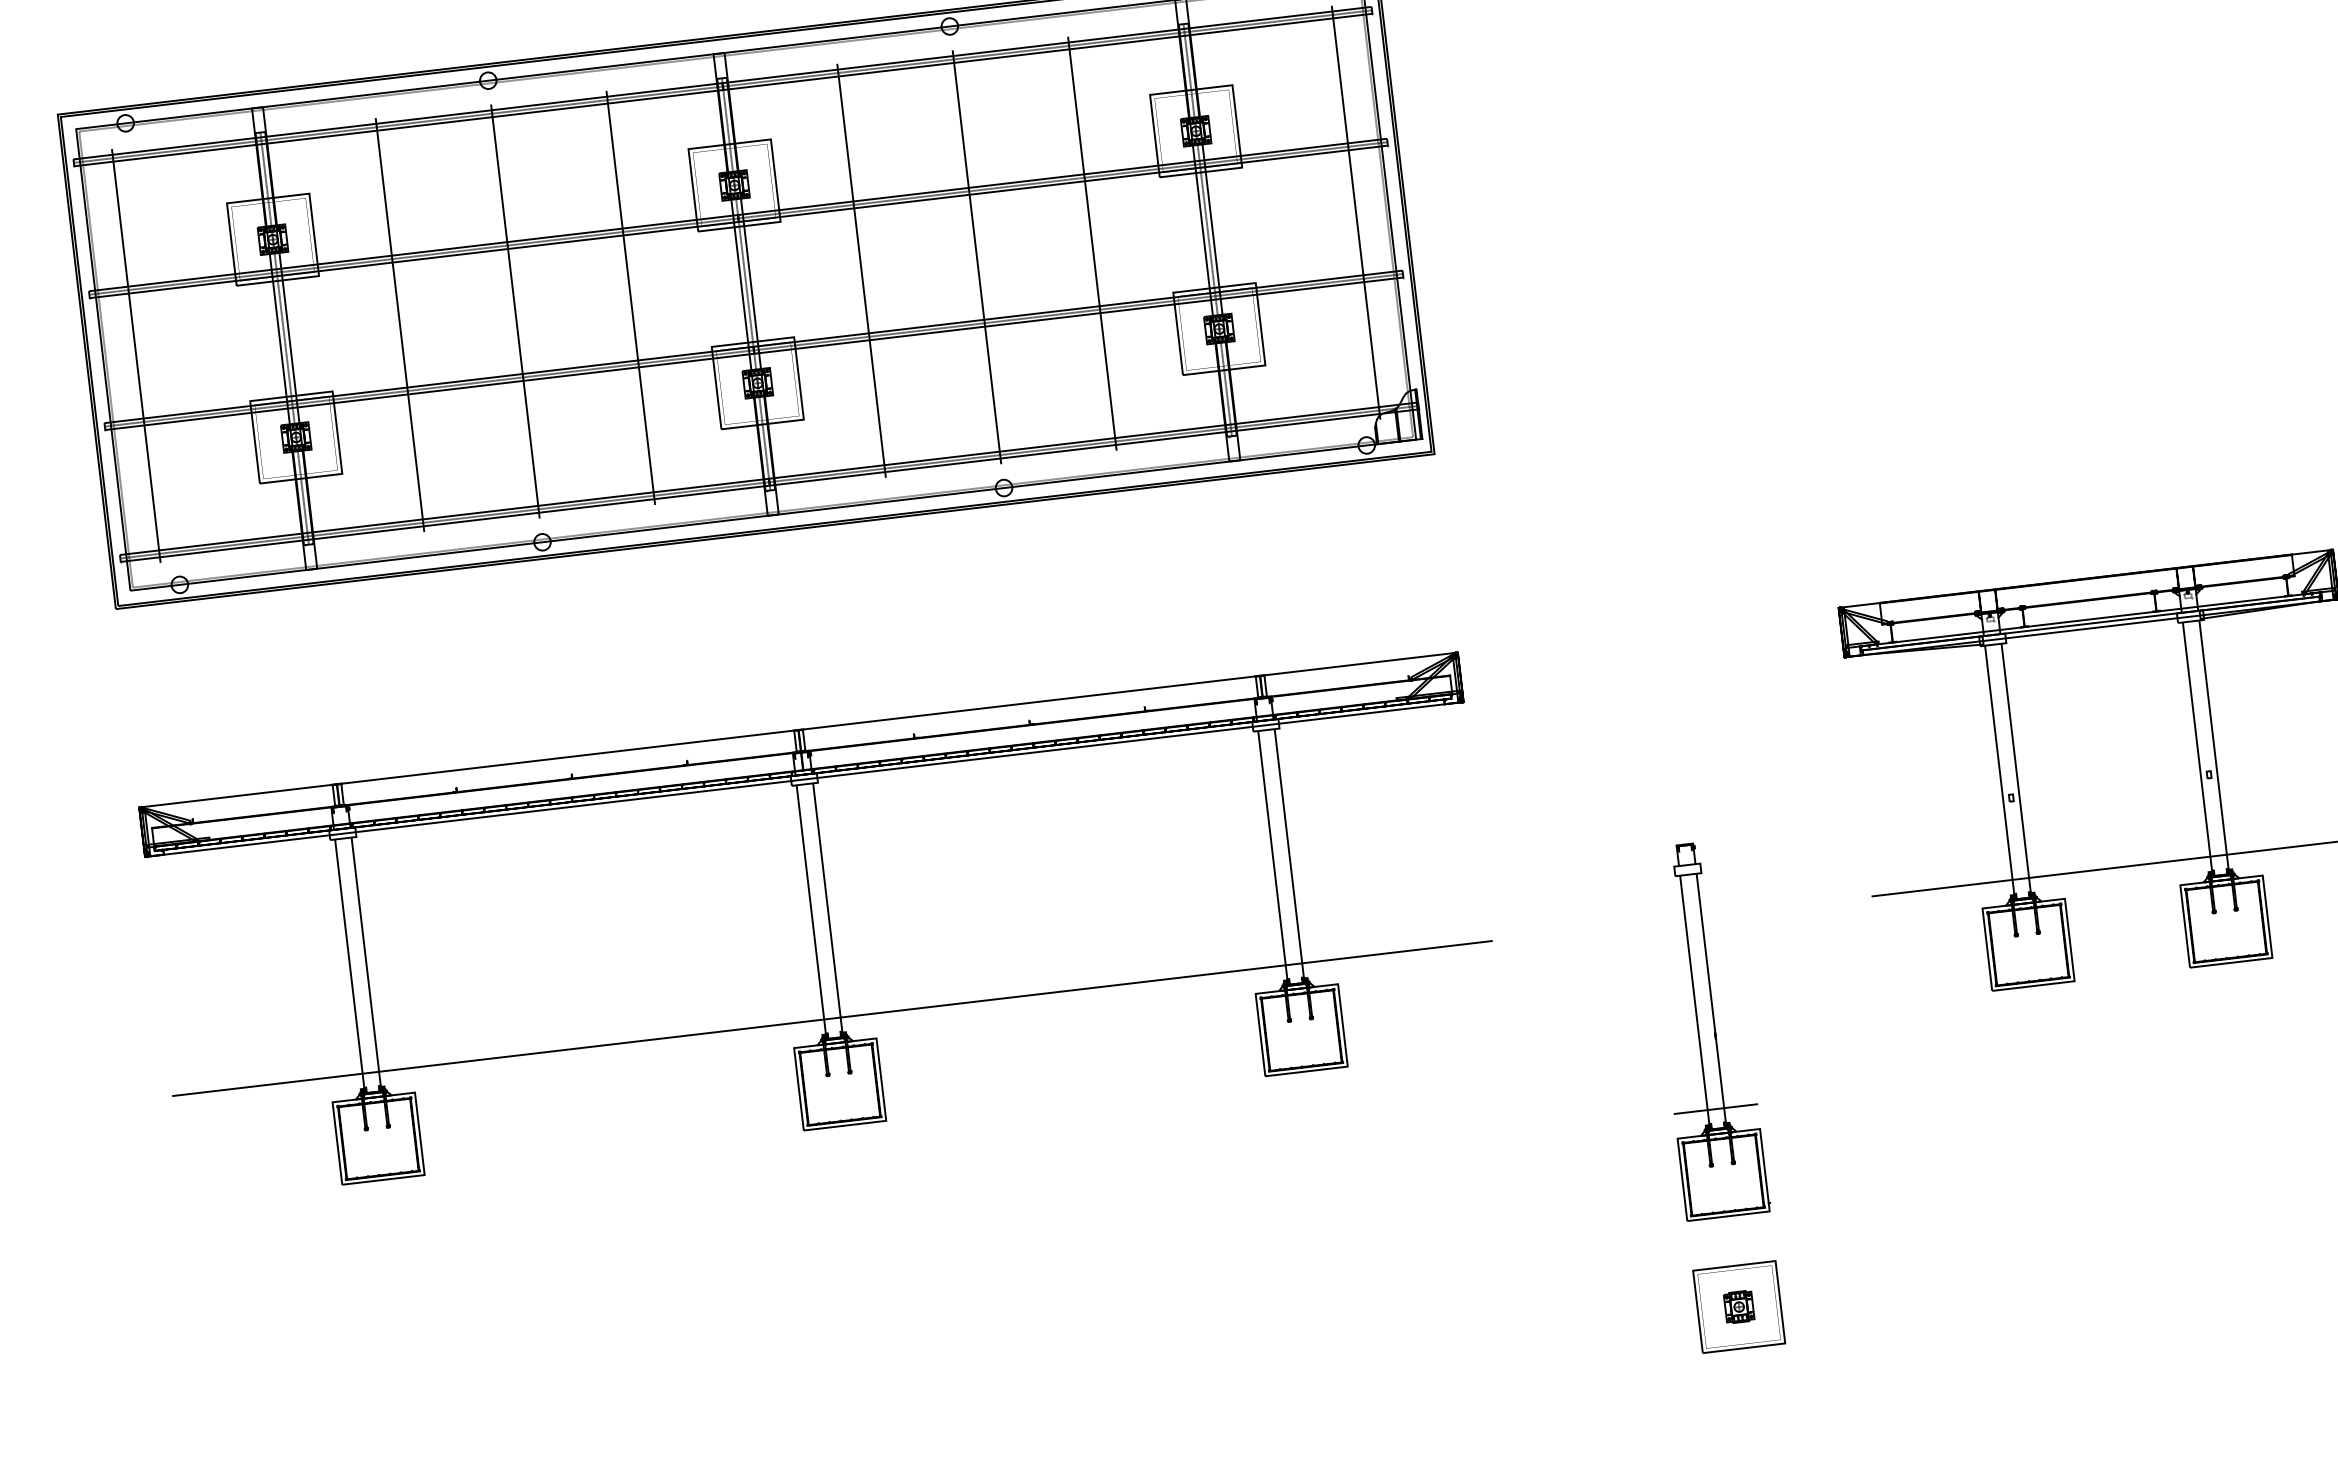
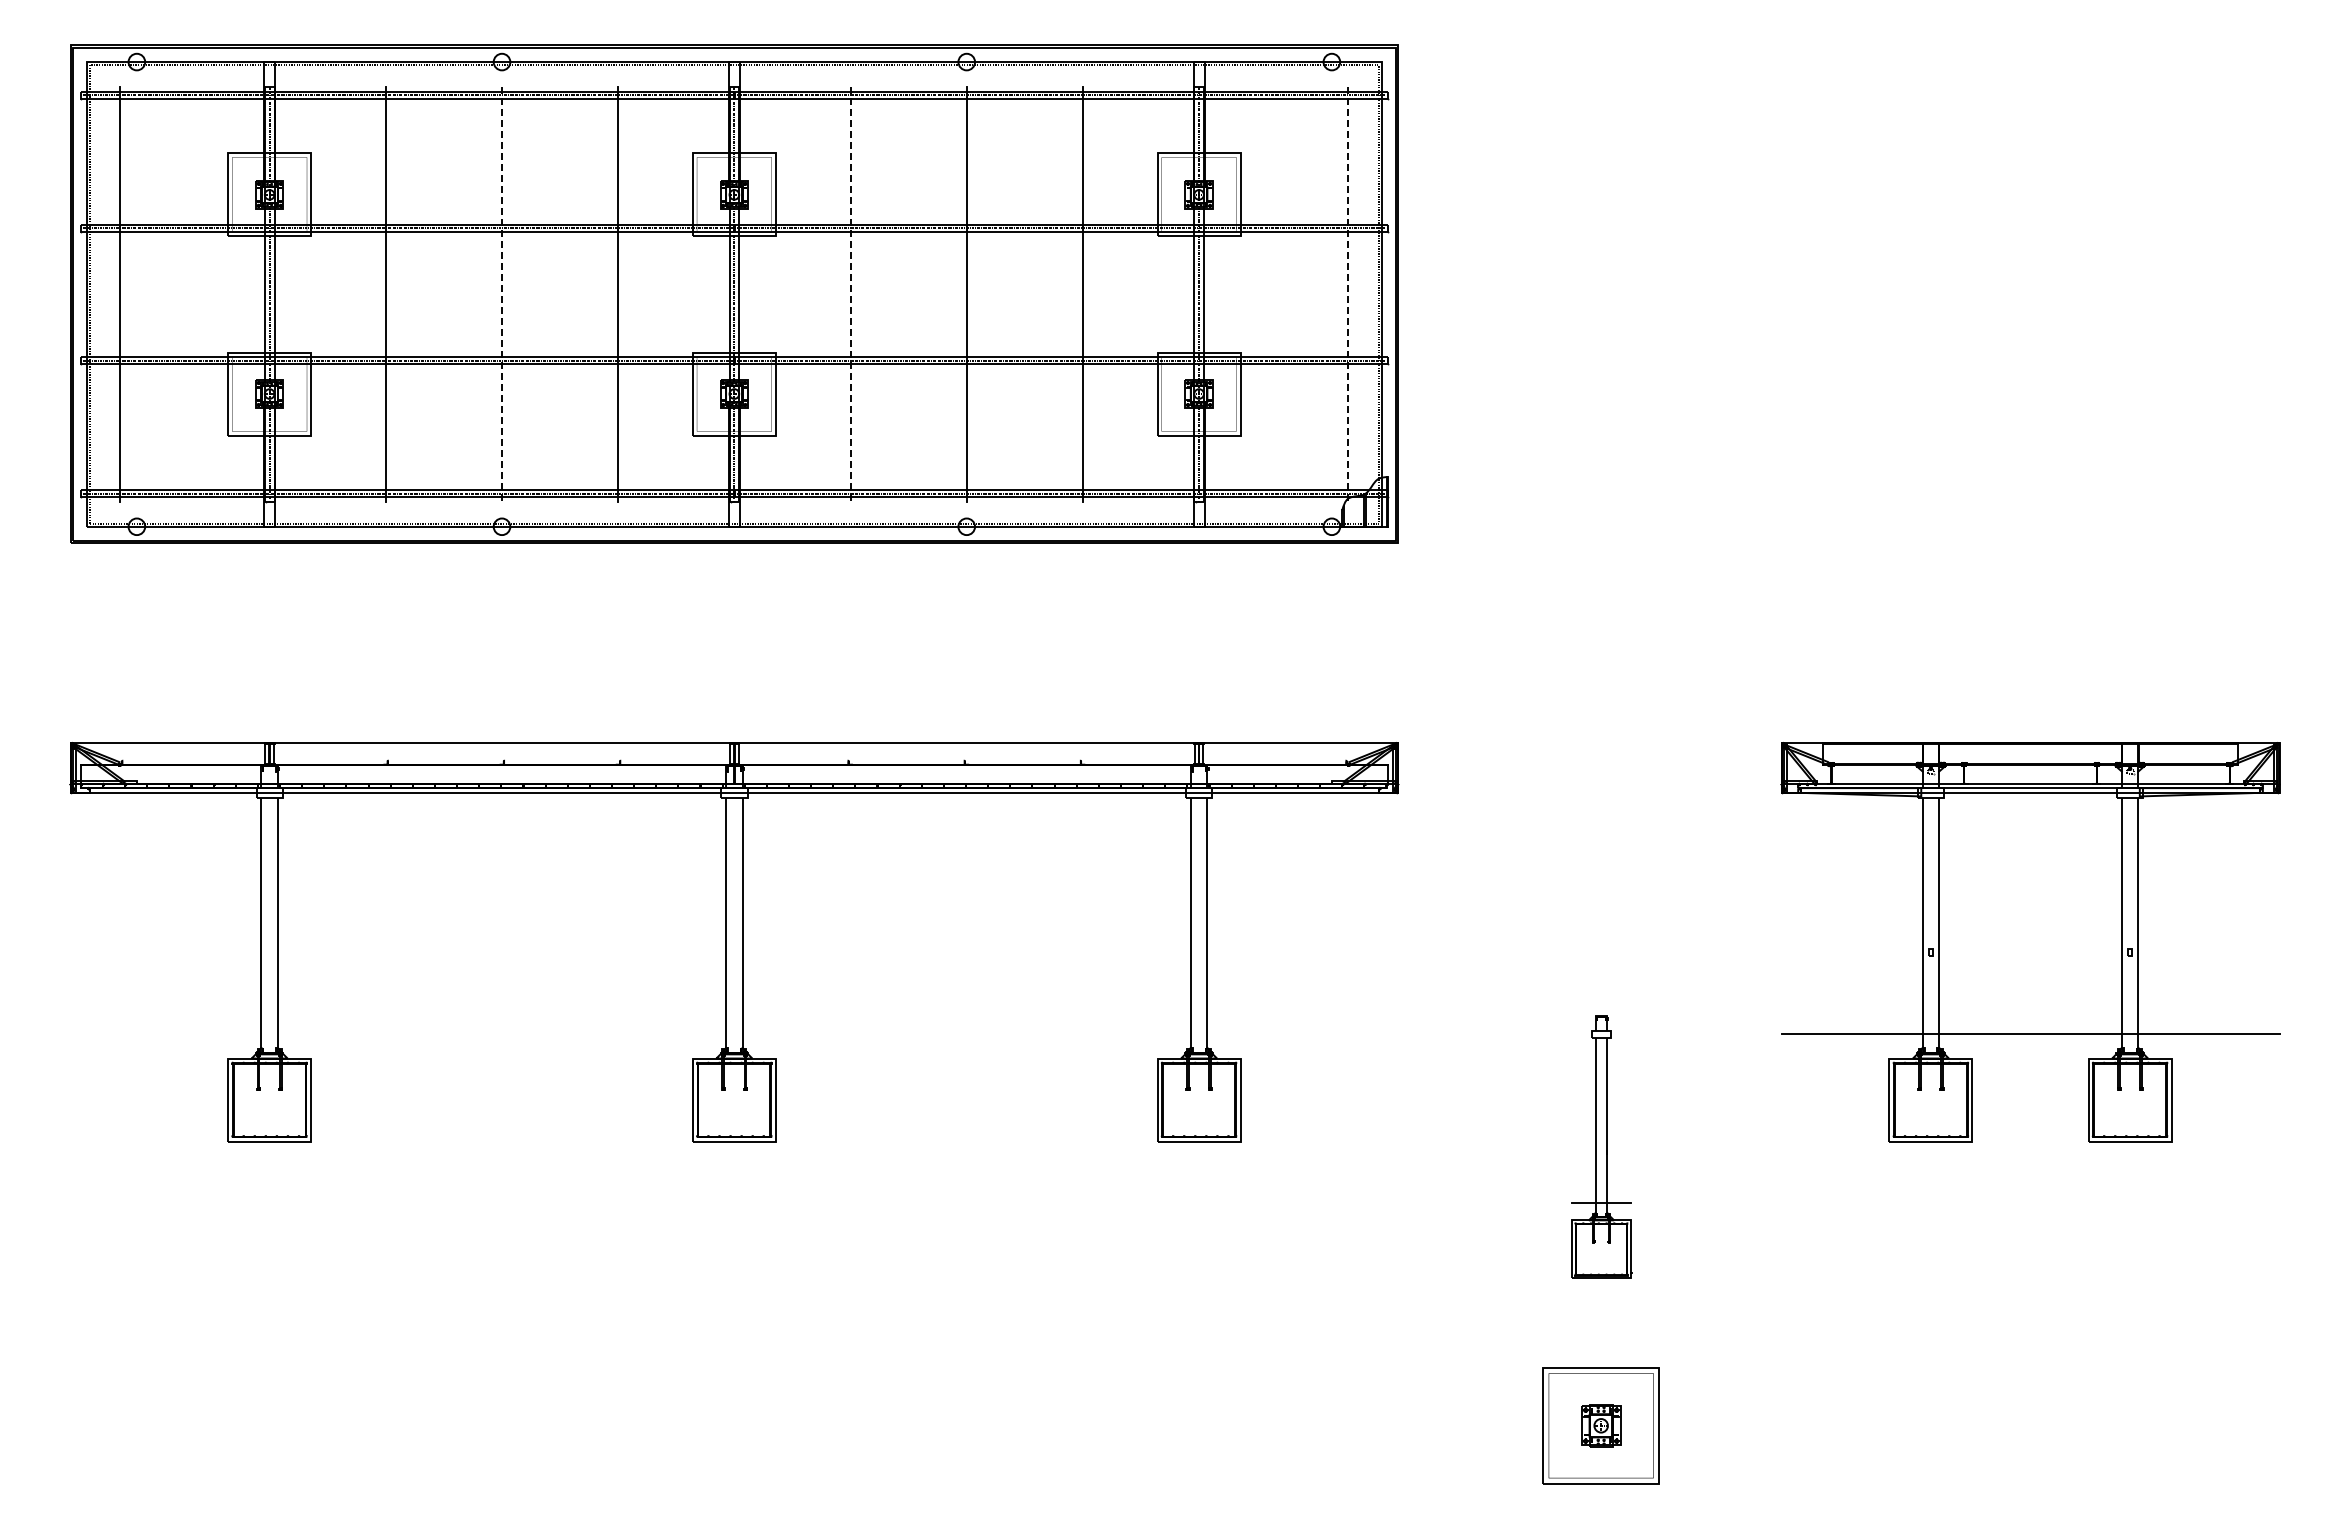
line: (1356, 212) -> (1348, 294), solid -> dashed
line: (861, 270) -> (850, 294), solid -> dashed
line: (515, 311) -> (502, 294), solid -> dashed
line: (832, 1018) -> (734, 1033), removed
part: (1706, 1030) -> (1601, 1147), size x0.7
part: (1739, 1307) -> (1601, 1426), size x1.4

